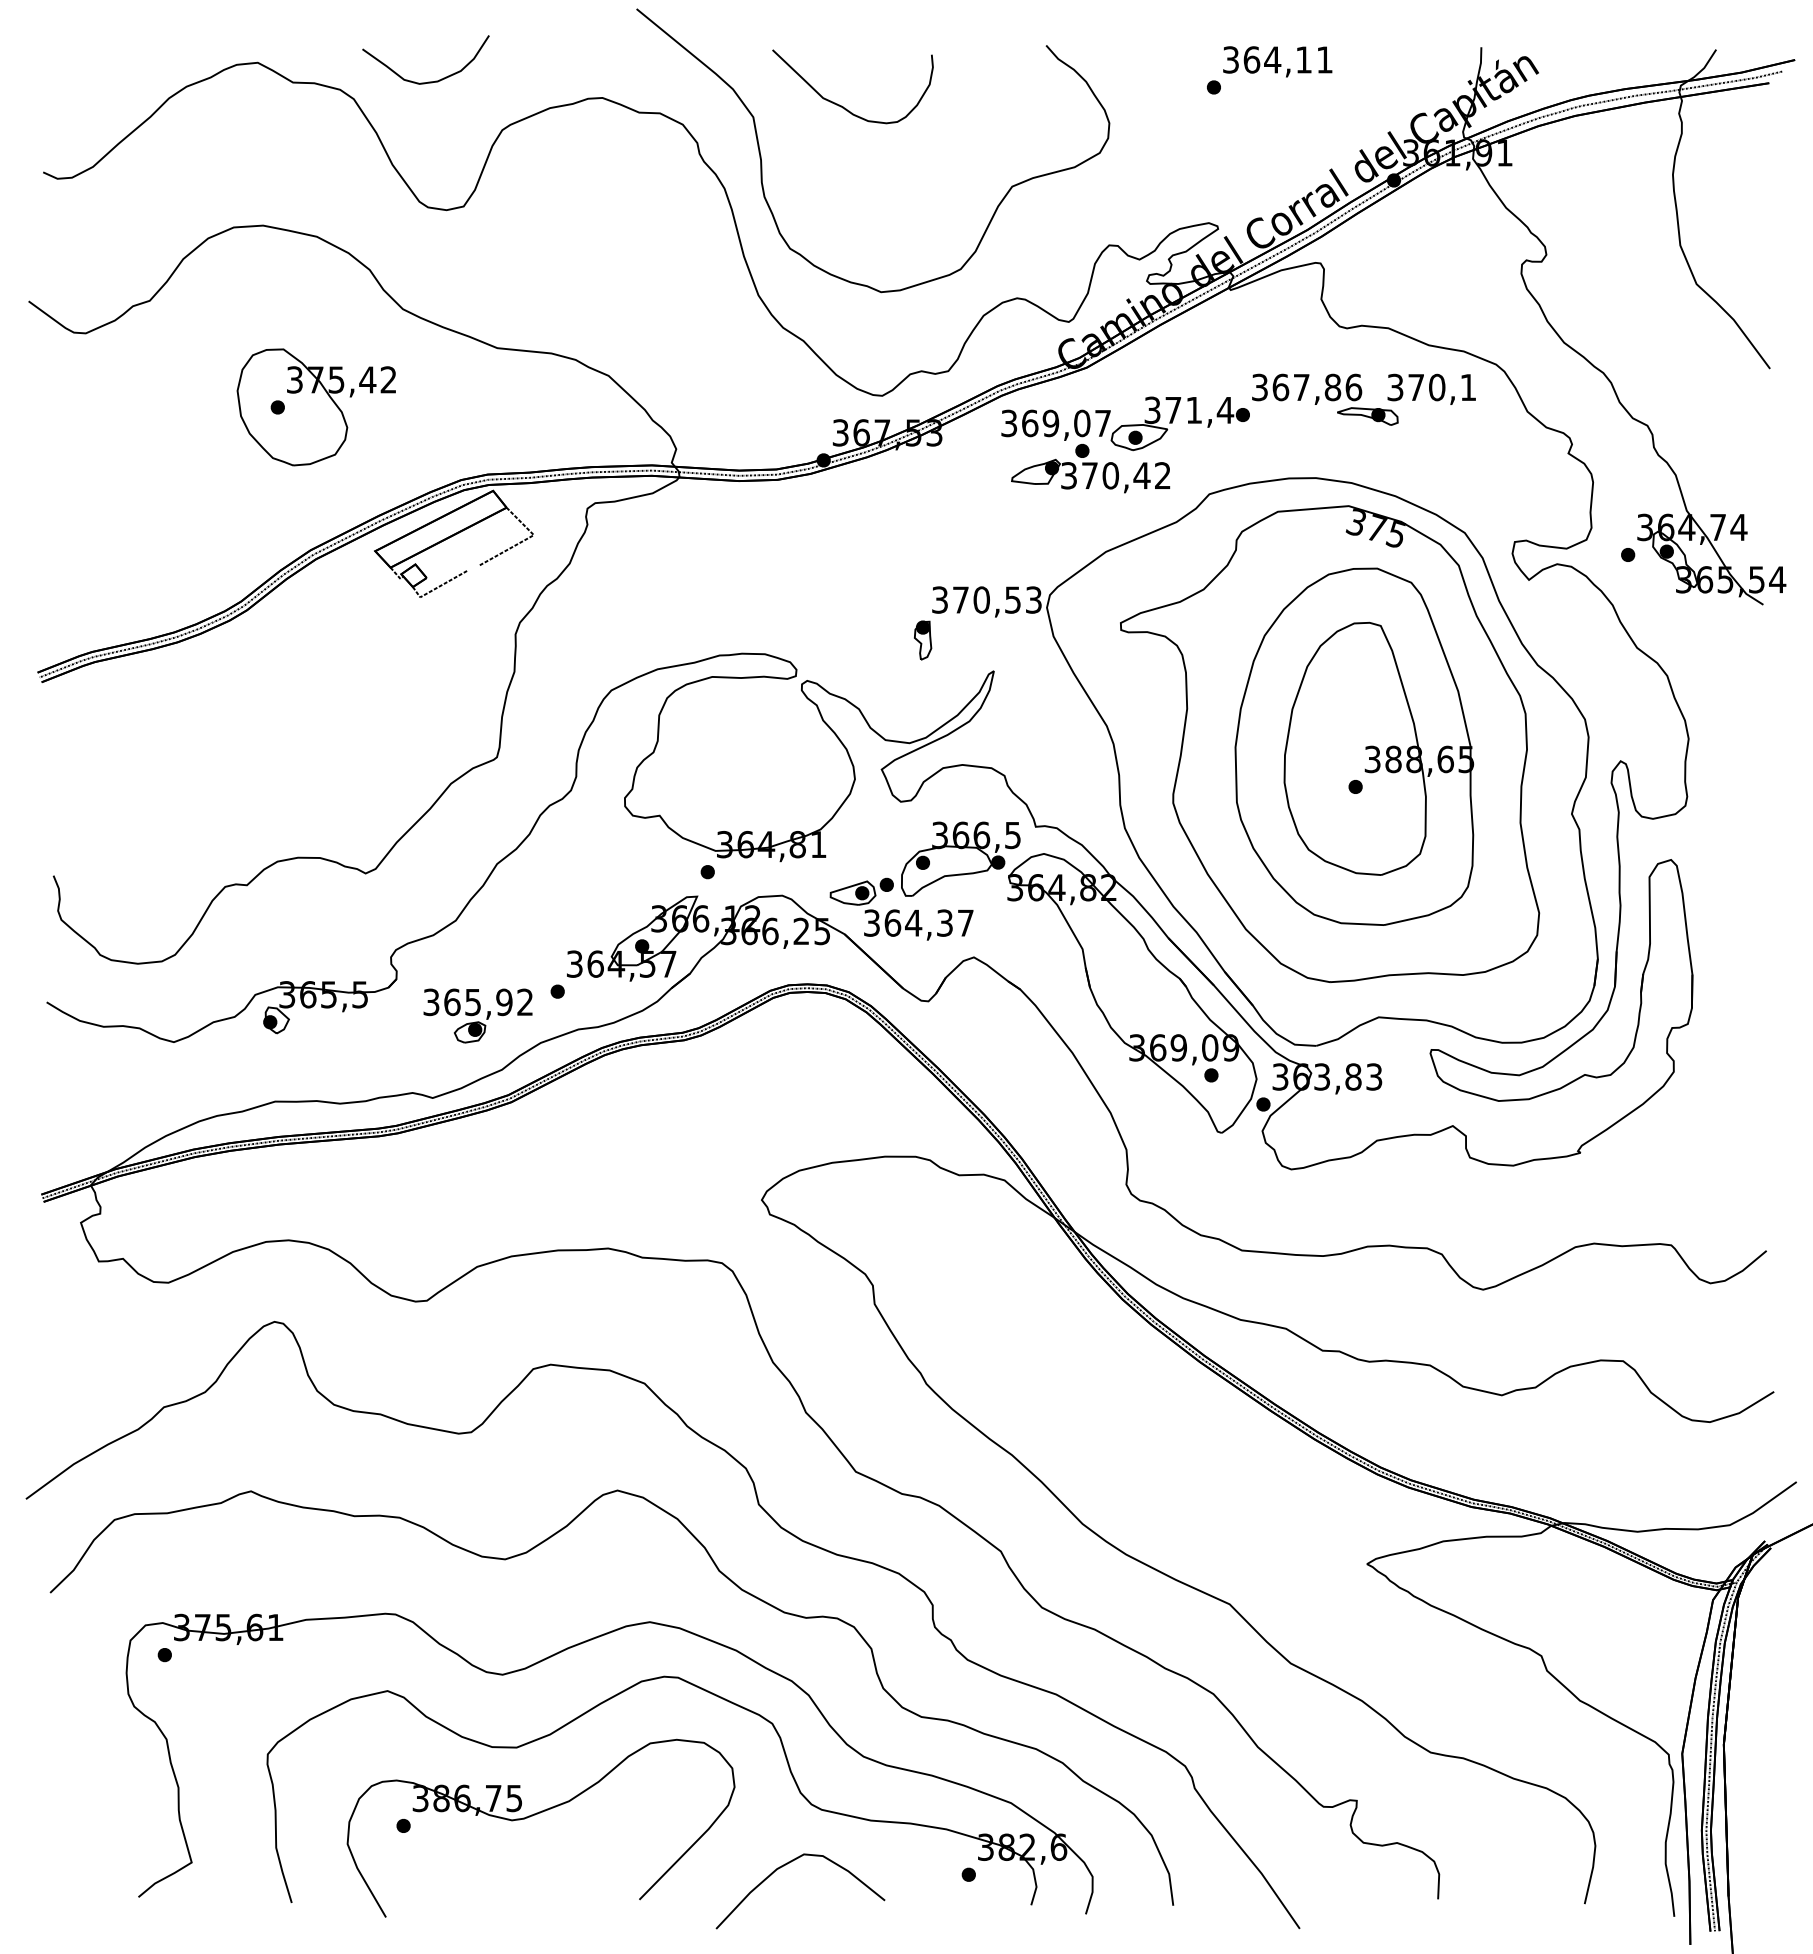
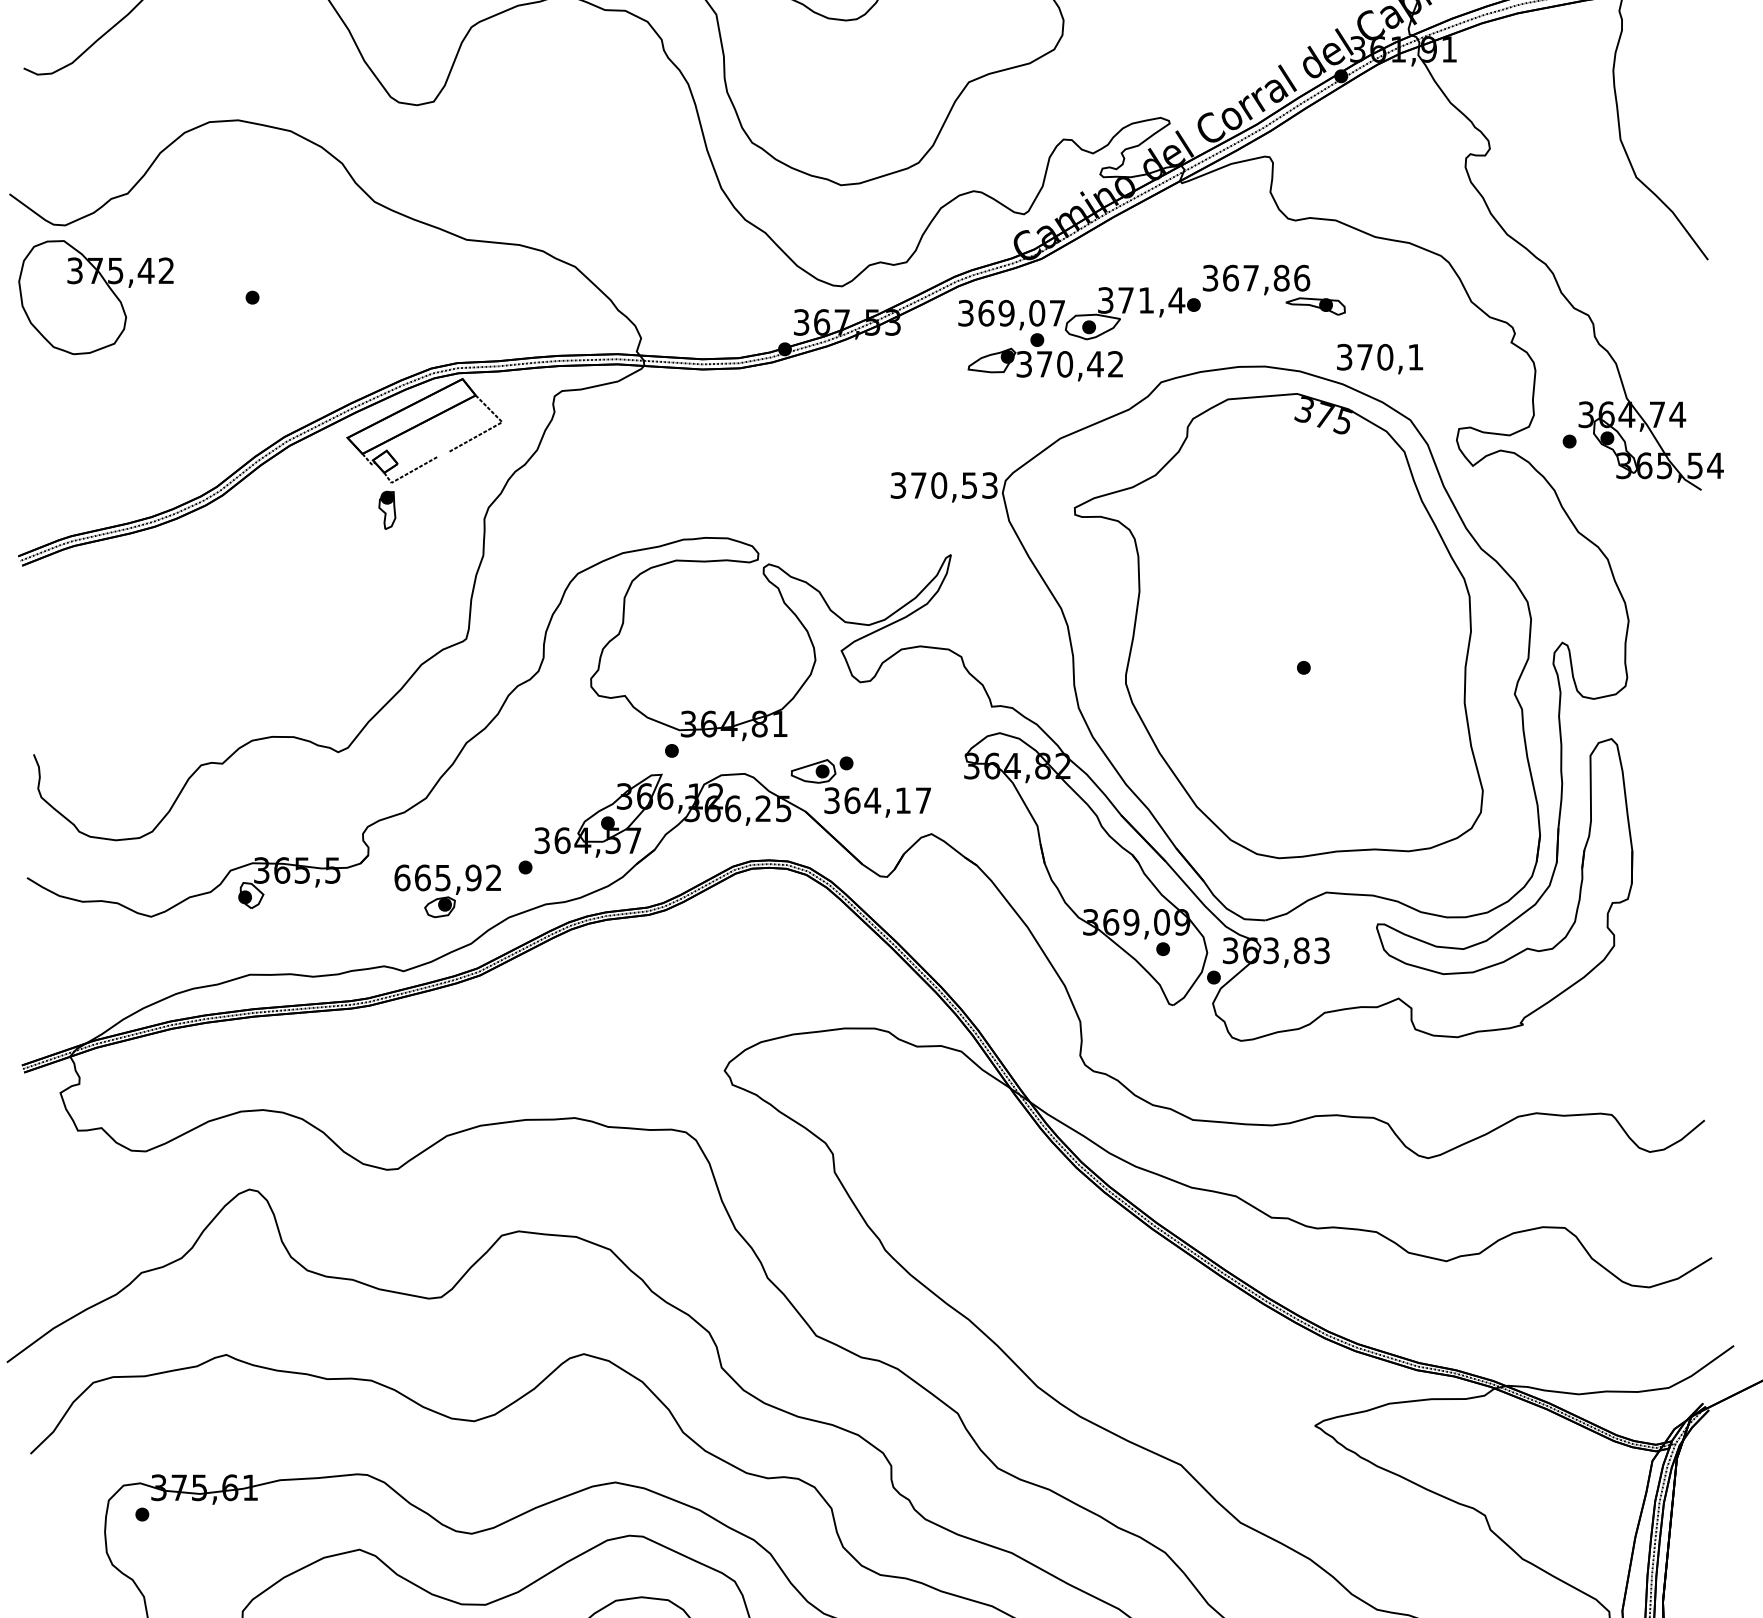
text: (1431, 388) -> (1379, 358), moved
part: (315, 407) -> (95, 297), moved
part: (923, 640) -> (387, 510), moved
part: (1354, 746) -> (1302, 628), removed
part: (960, 858) -> (918, 737), removed
text: (944, 922) -> (902, 800), 364,37 -> 364,17
text: (431, 1002) -> (402, 878), 365,92 -> 665,92

